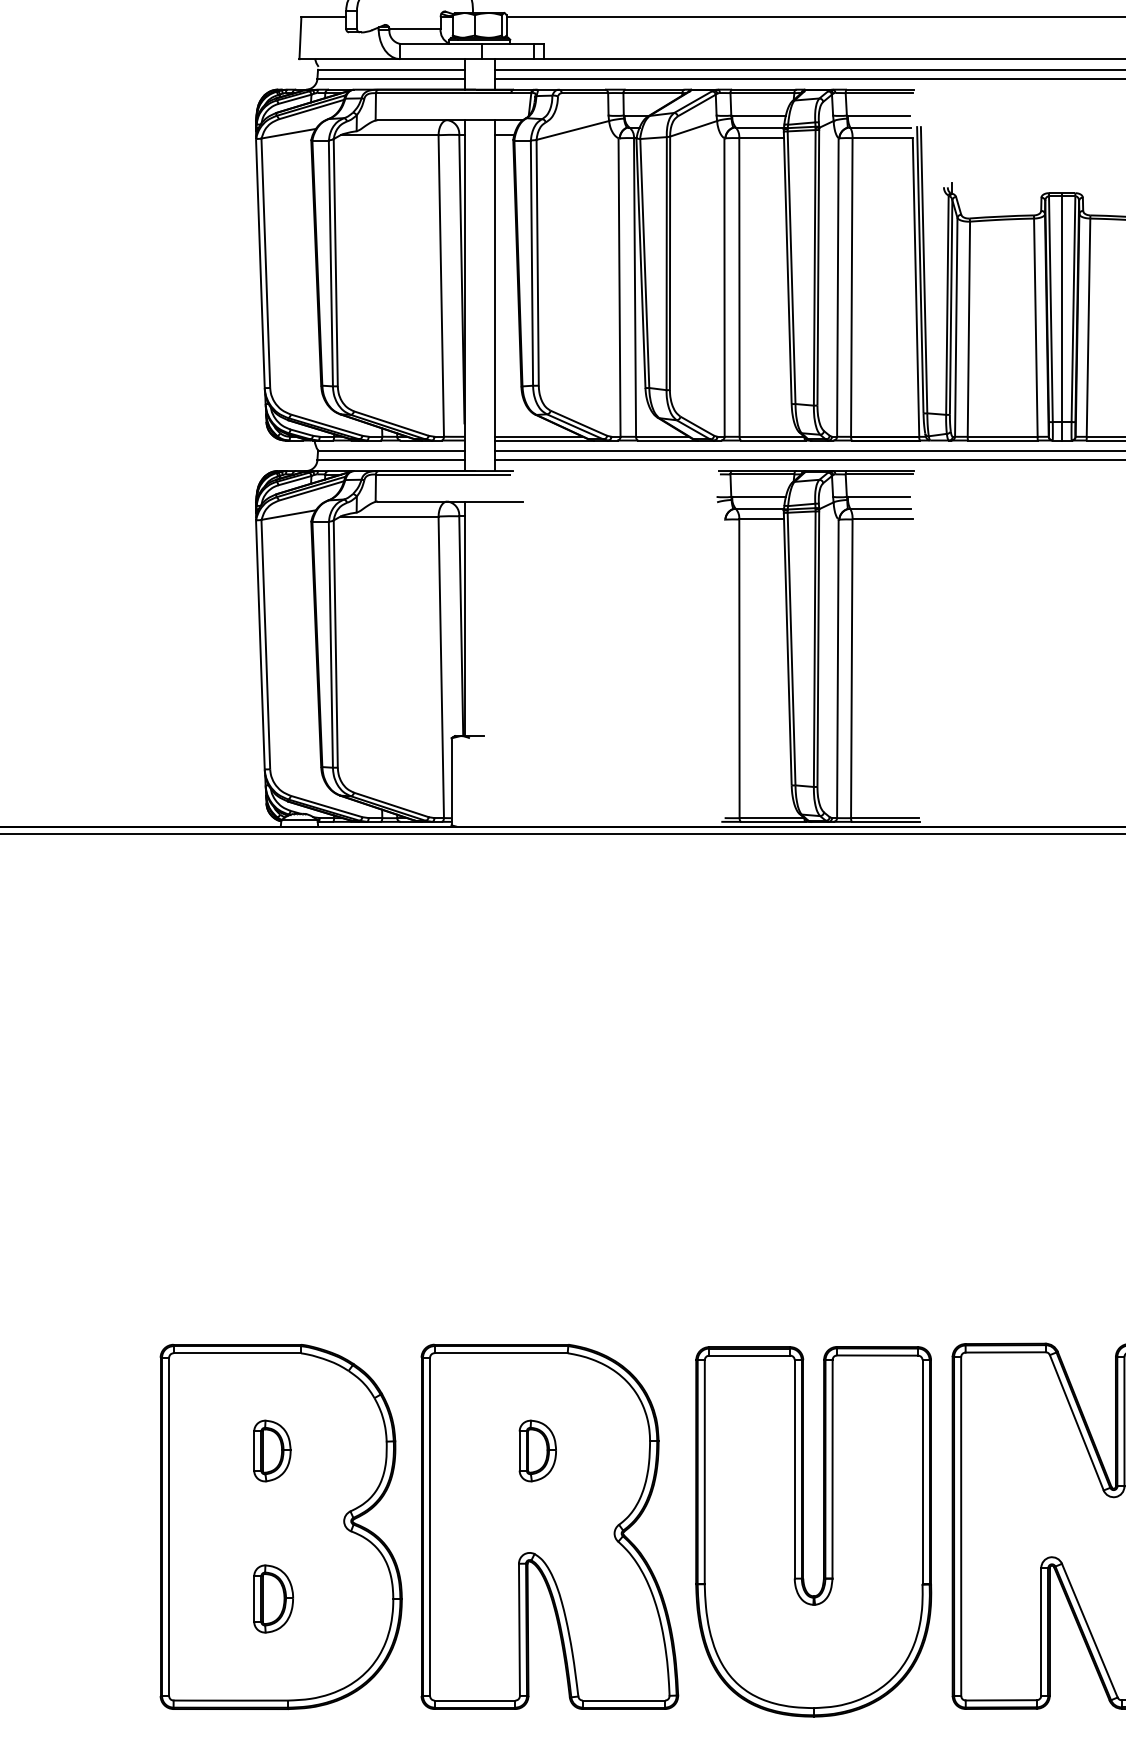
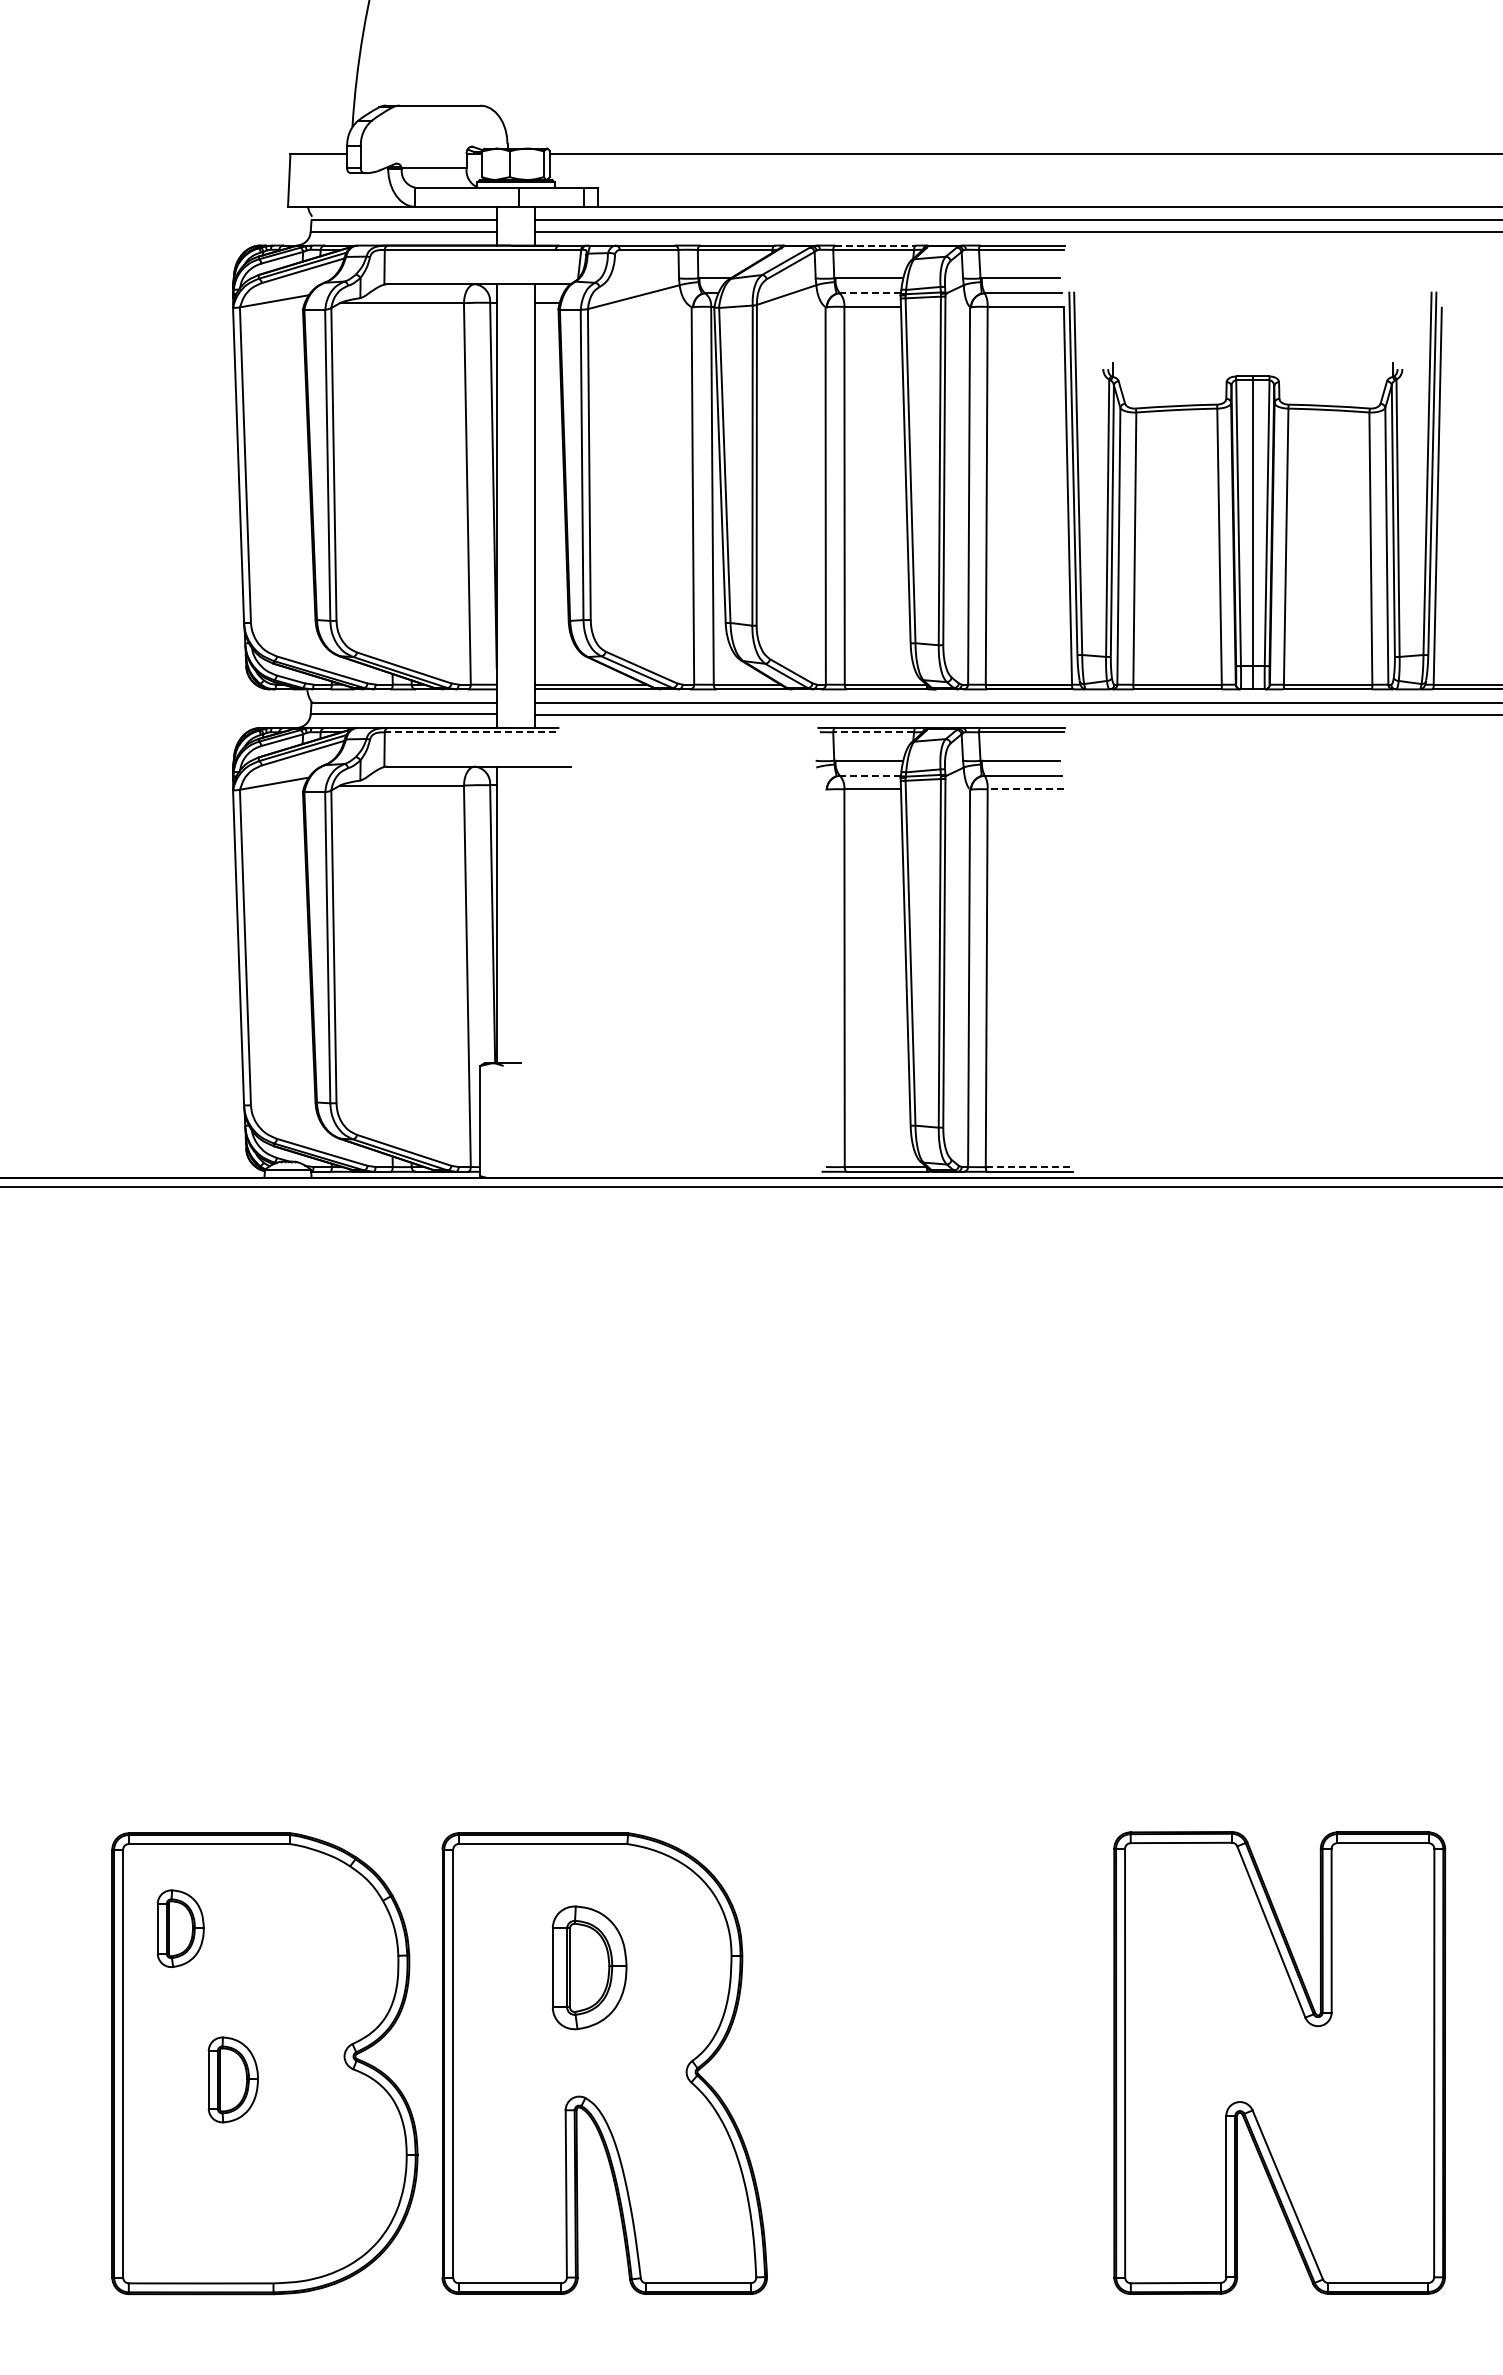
line: (764, 89) -> (876, 245), solid -> dashed
line: (759, 127) -> (869, 293), solid -> dashed
line: (443, 474) -> (470, 732), solid -> dashed
line: (762, 474) -> (873, 732), solid -> dashed
line: (759, 508) -> (869, 775), solid -> dashed
line: (882, 519) -> (1025, 789), solid -> dashed
line: (885, 818) -> (1029, 1167), solid -> dashed
part: (272, 1450) -> (180, 1928), moved
part: (537, 1450) -> (589, 1967), size x1.6
part: (823, 1531) -> (950, 2069), removed
part: (272, 1598) -> (232, 2079), moved

